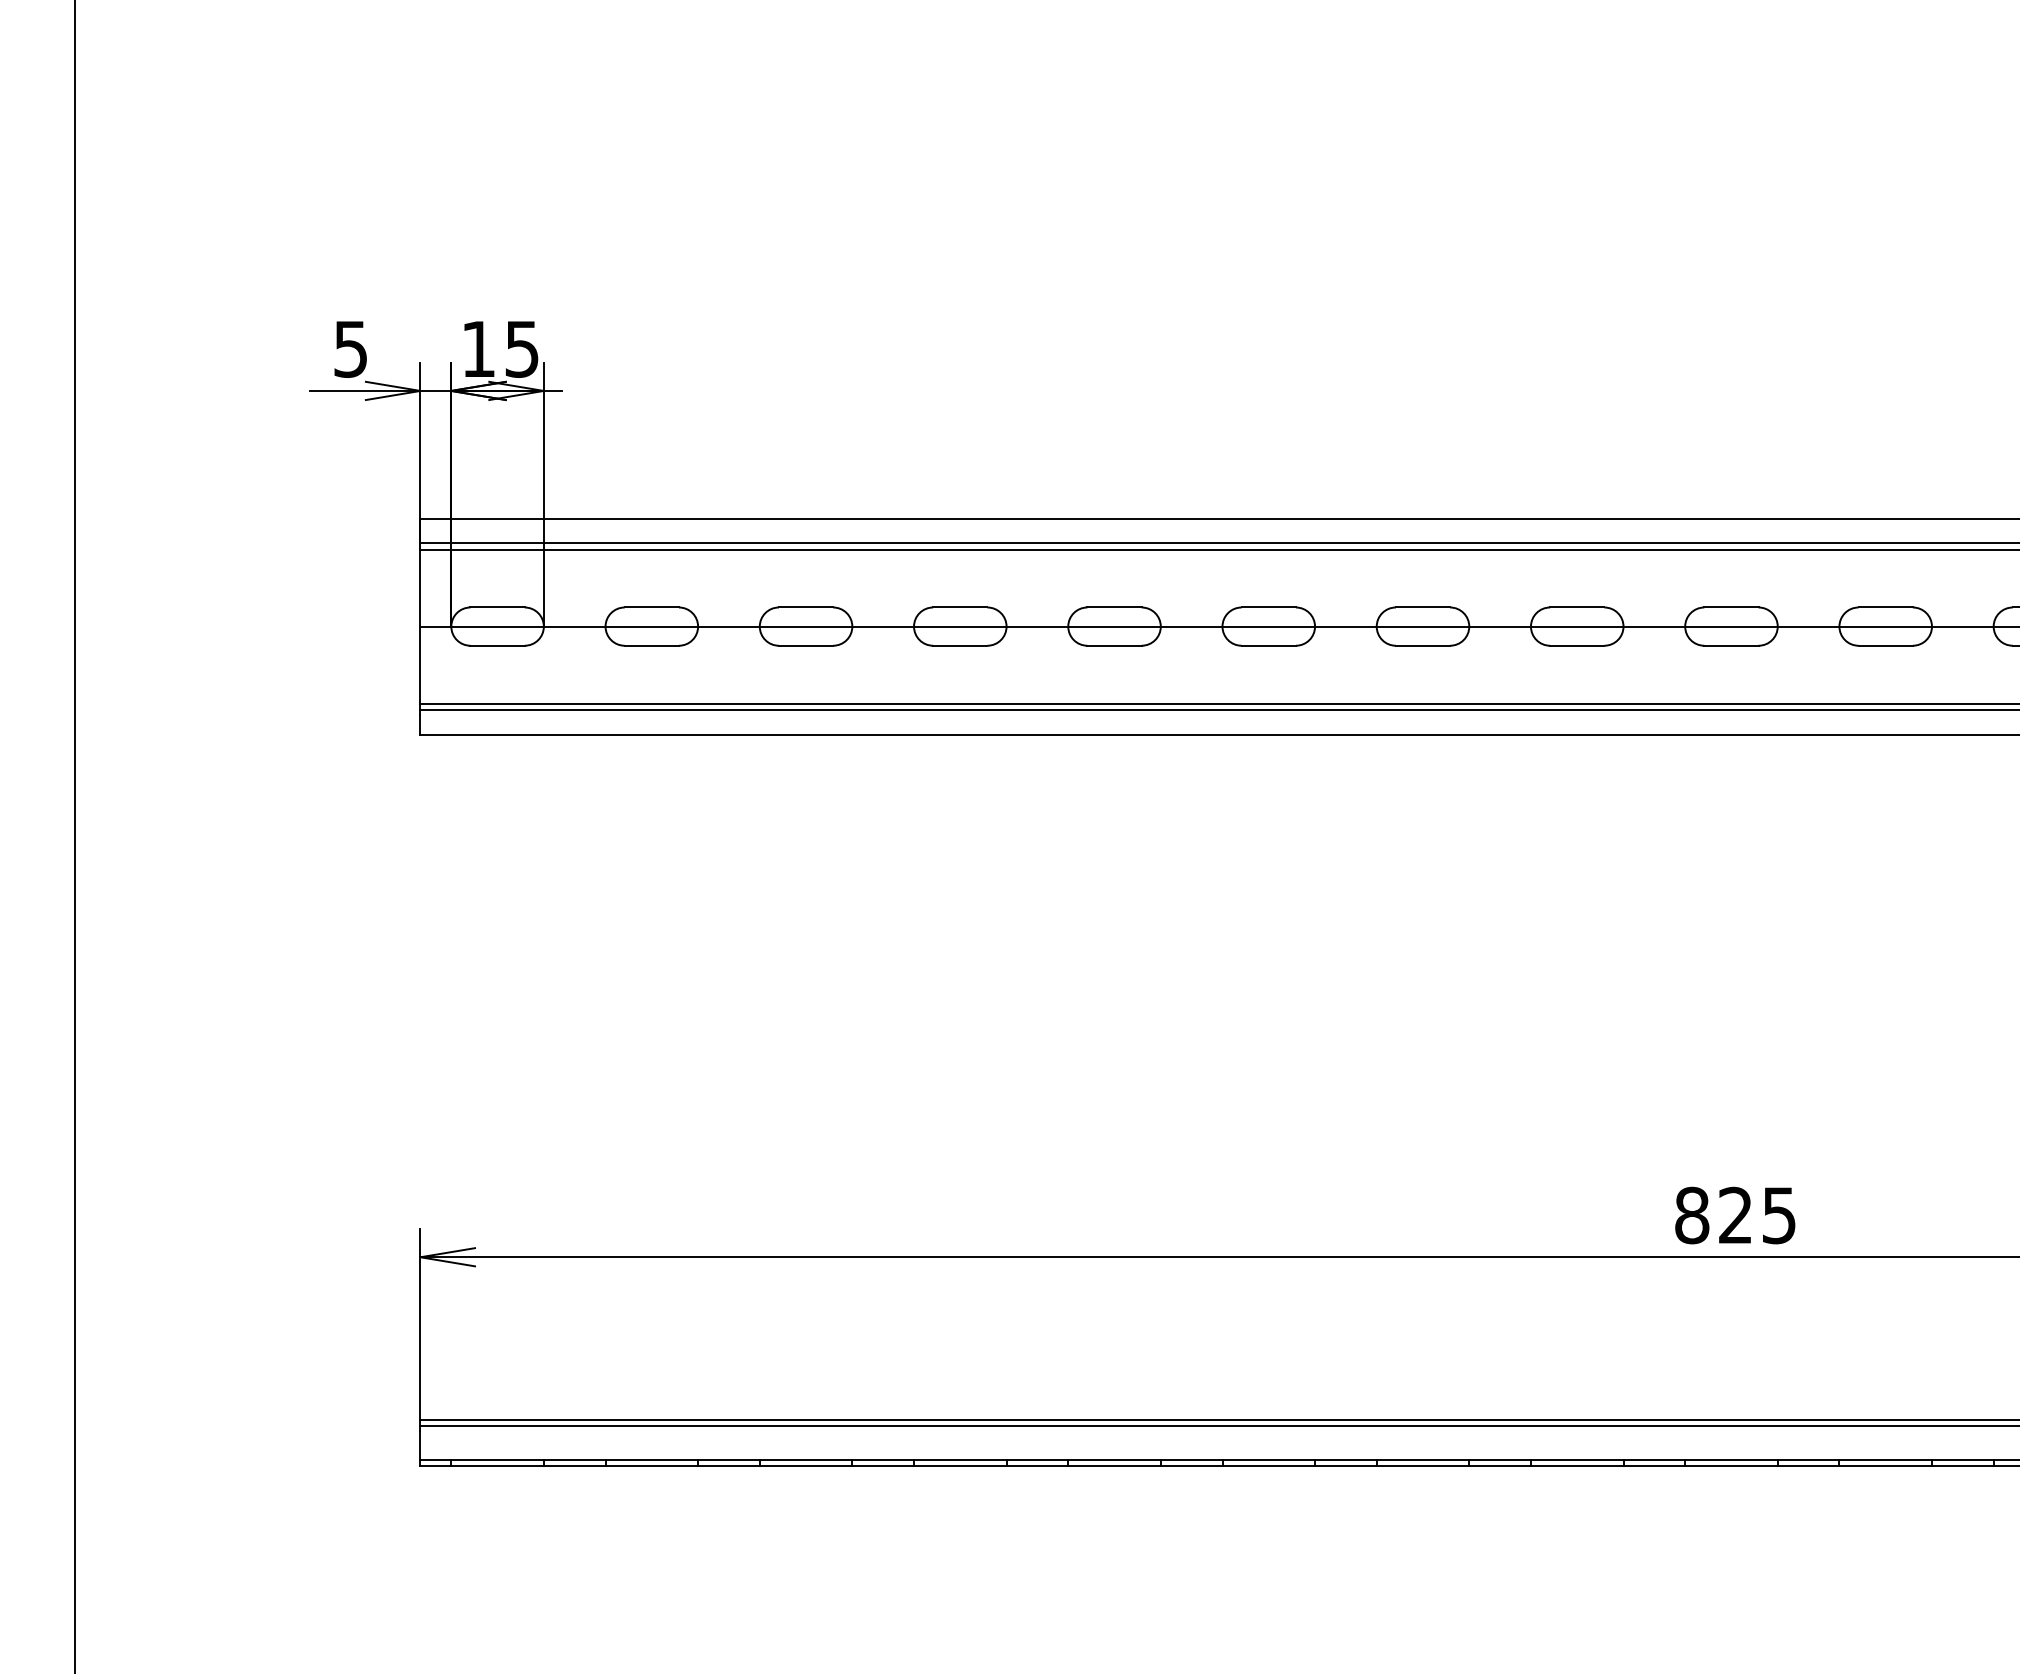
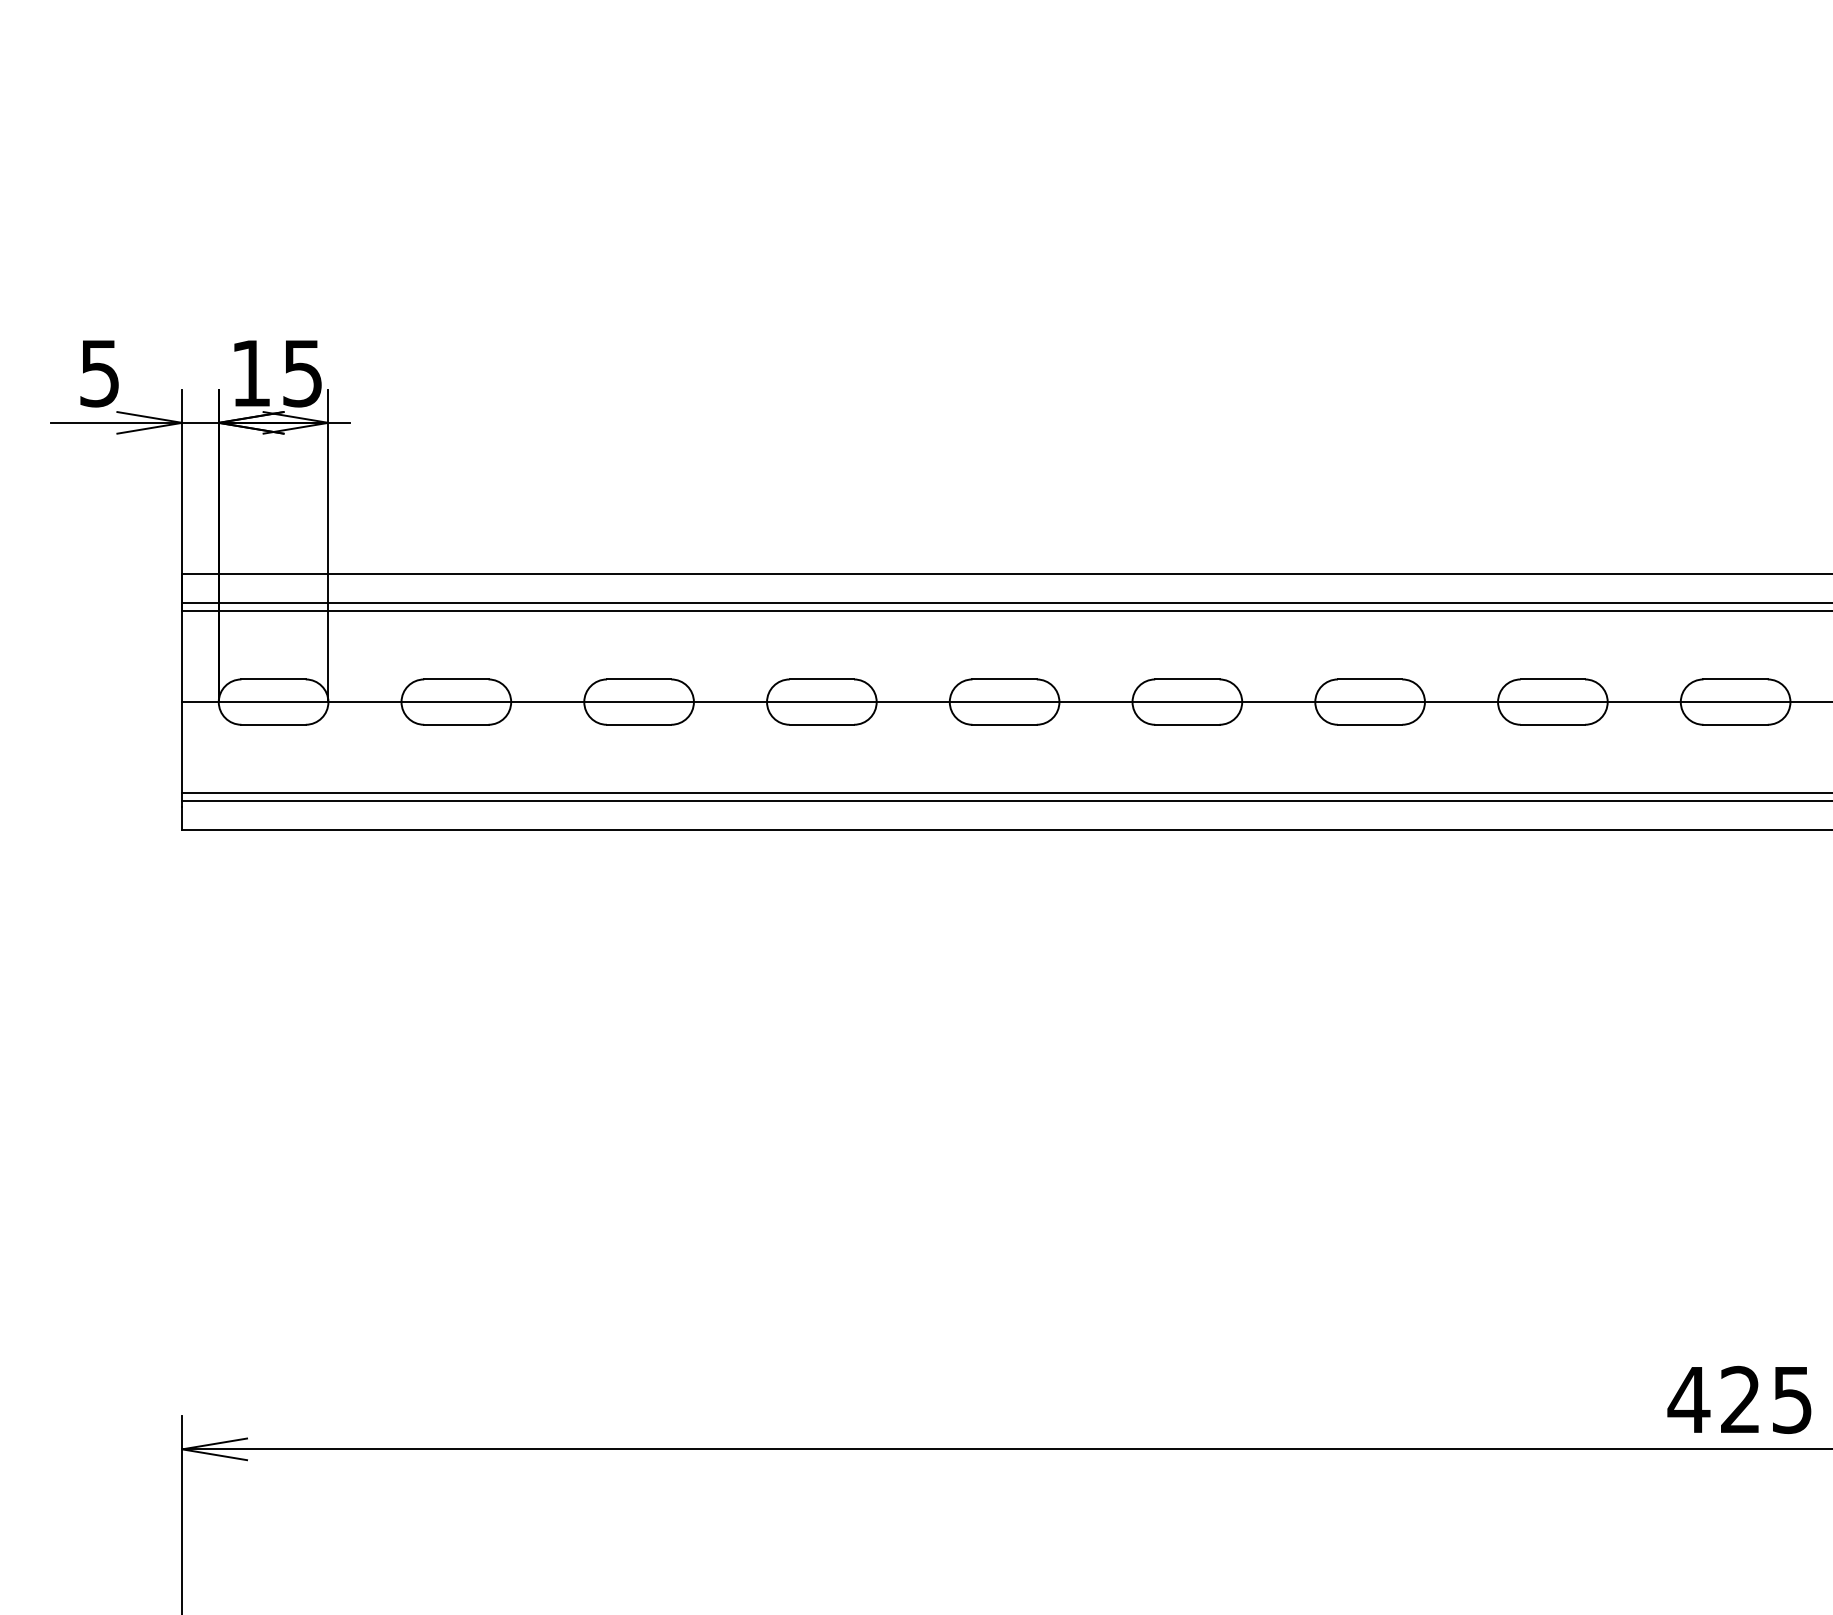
text: (1691, 1215) -> (1688, 1399), 825 -> 425

